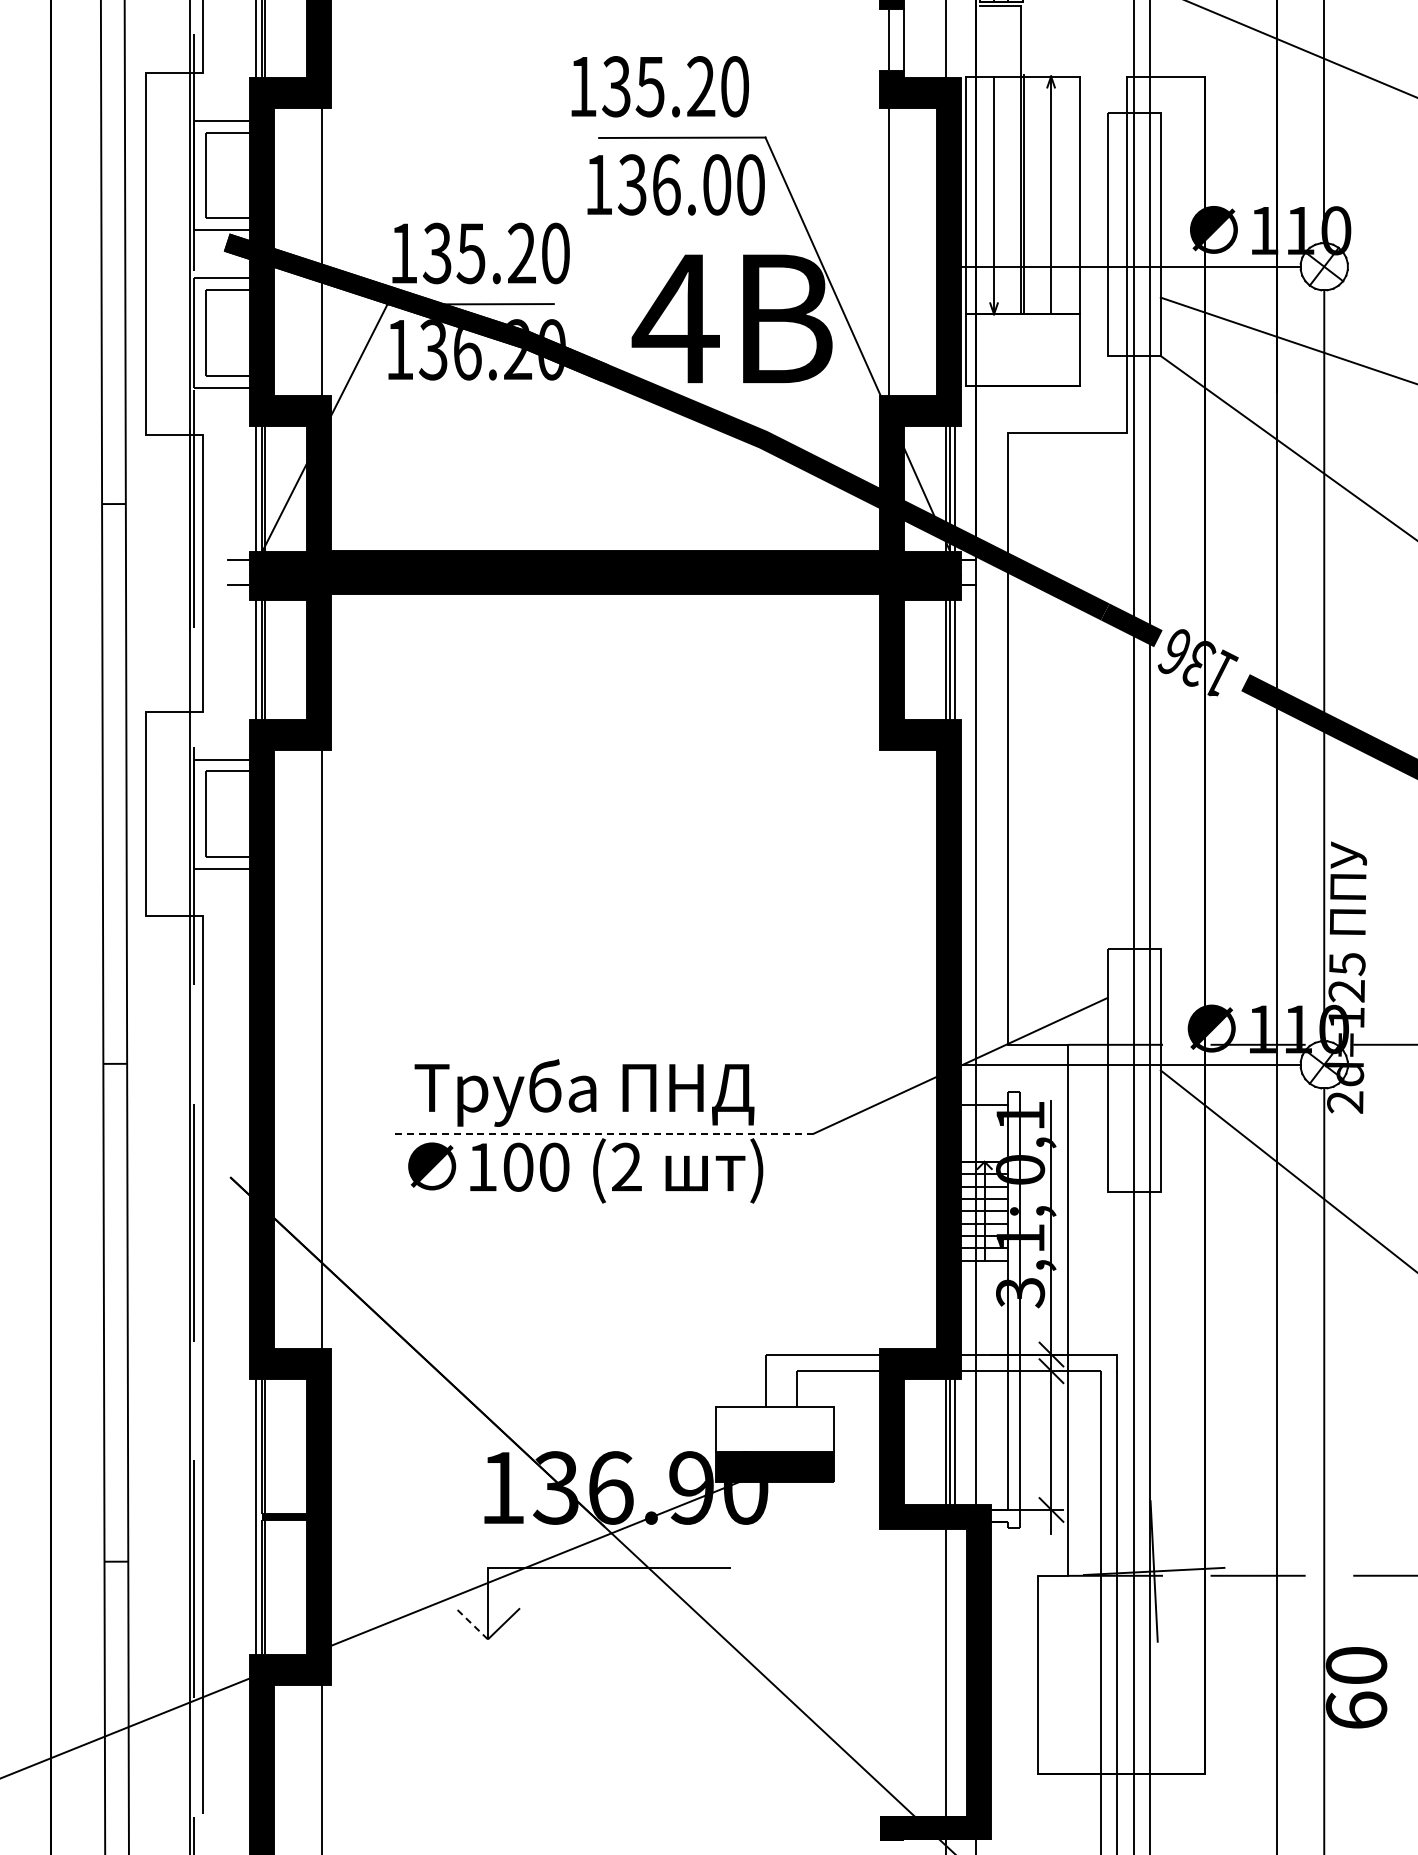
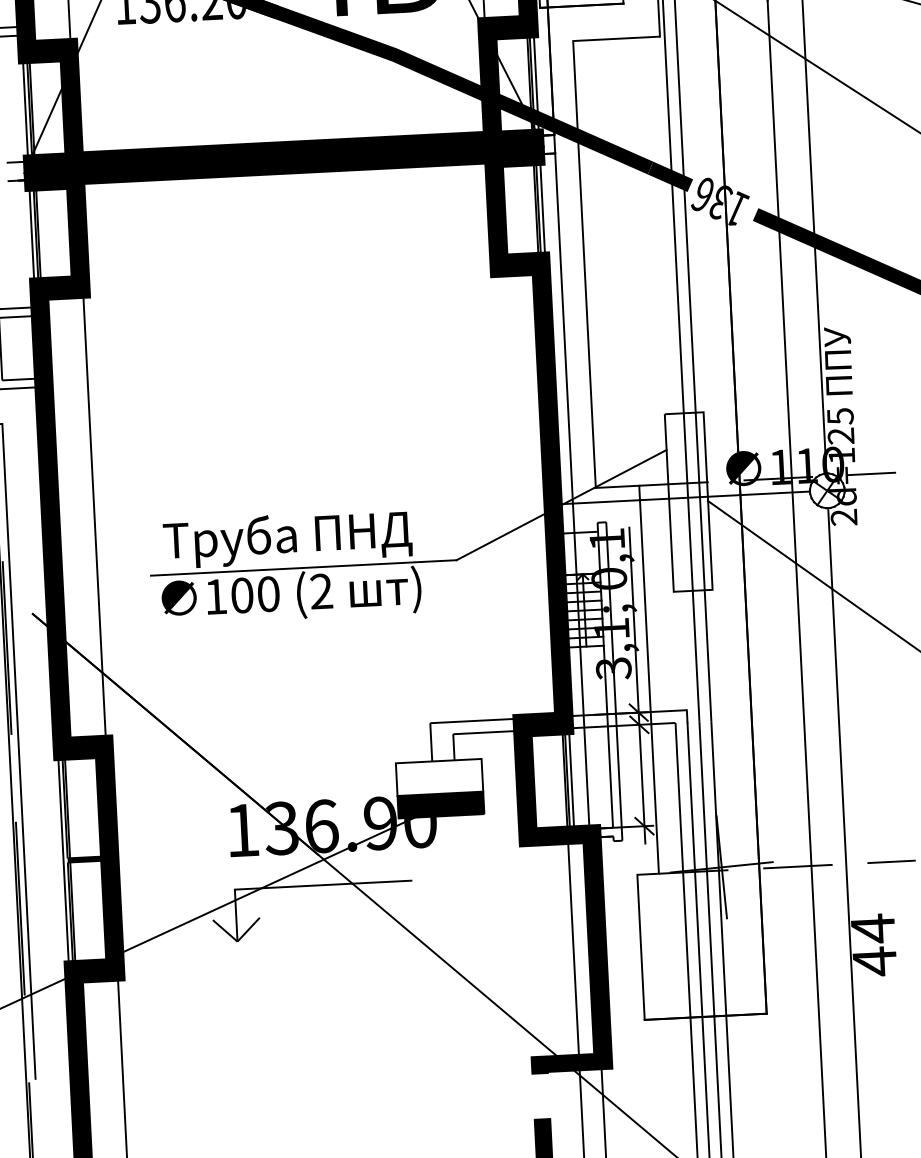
line: (604, 1133) -> (303, 567), dashed -> solid
line: (471, 1623) -> (224, 930), dashed -> solid
text: (1356, 1688) -> (873, 945), 60 -> 44

